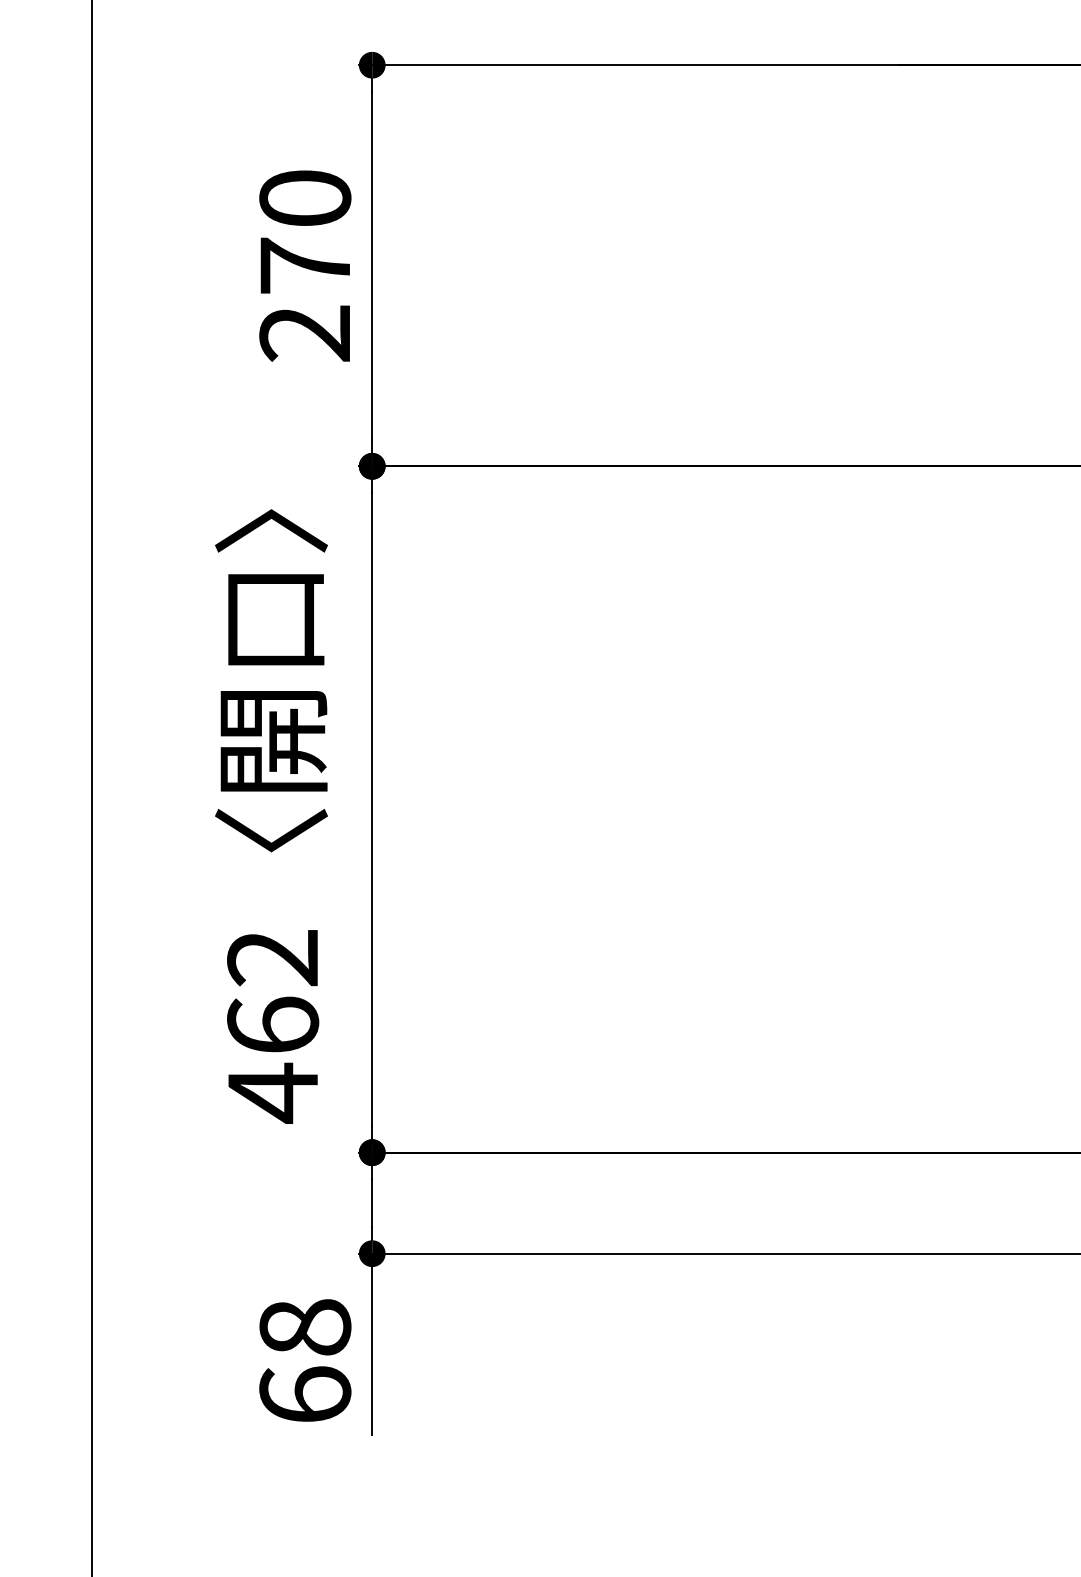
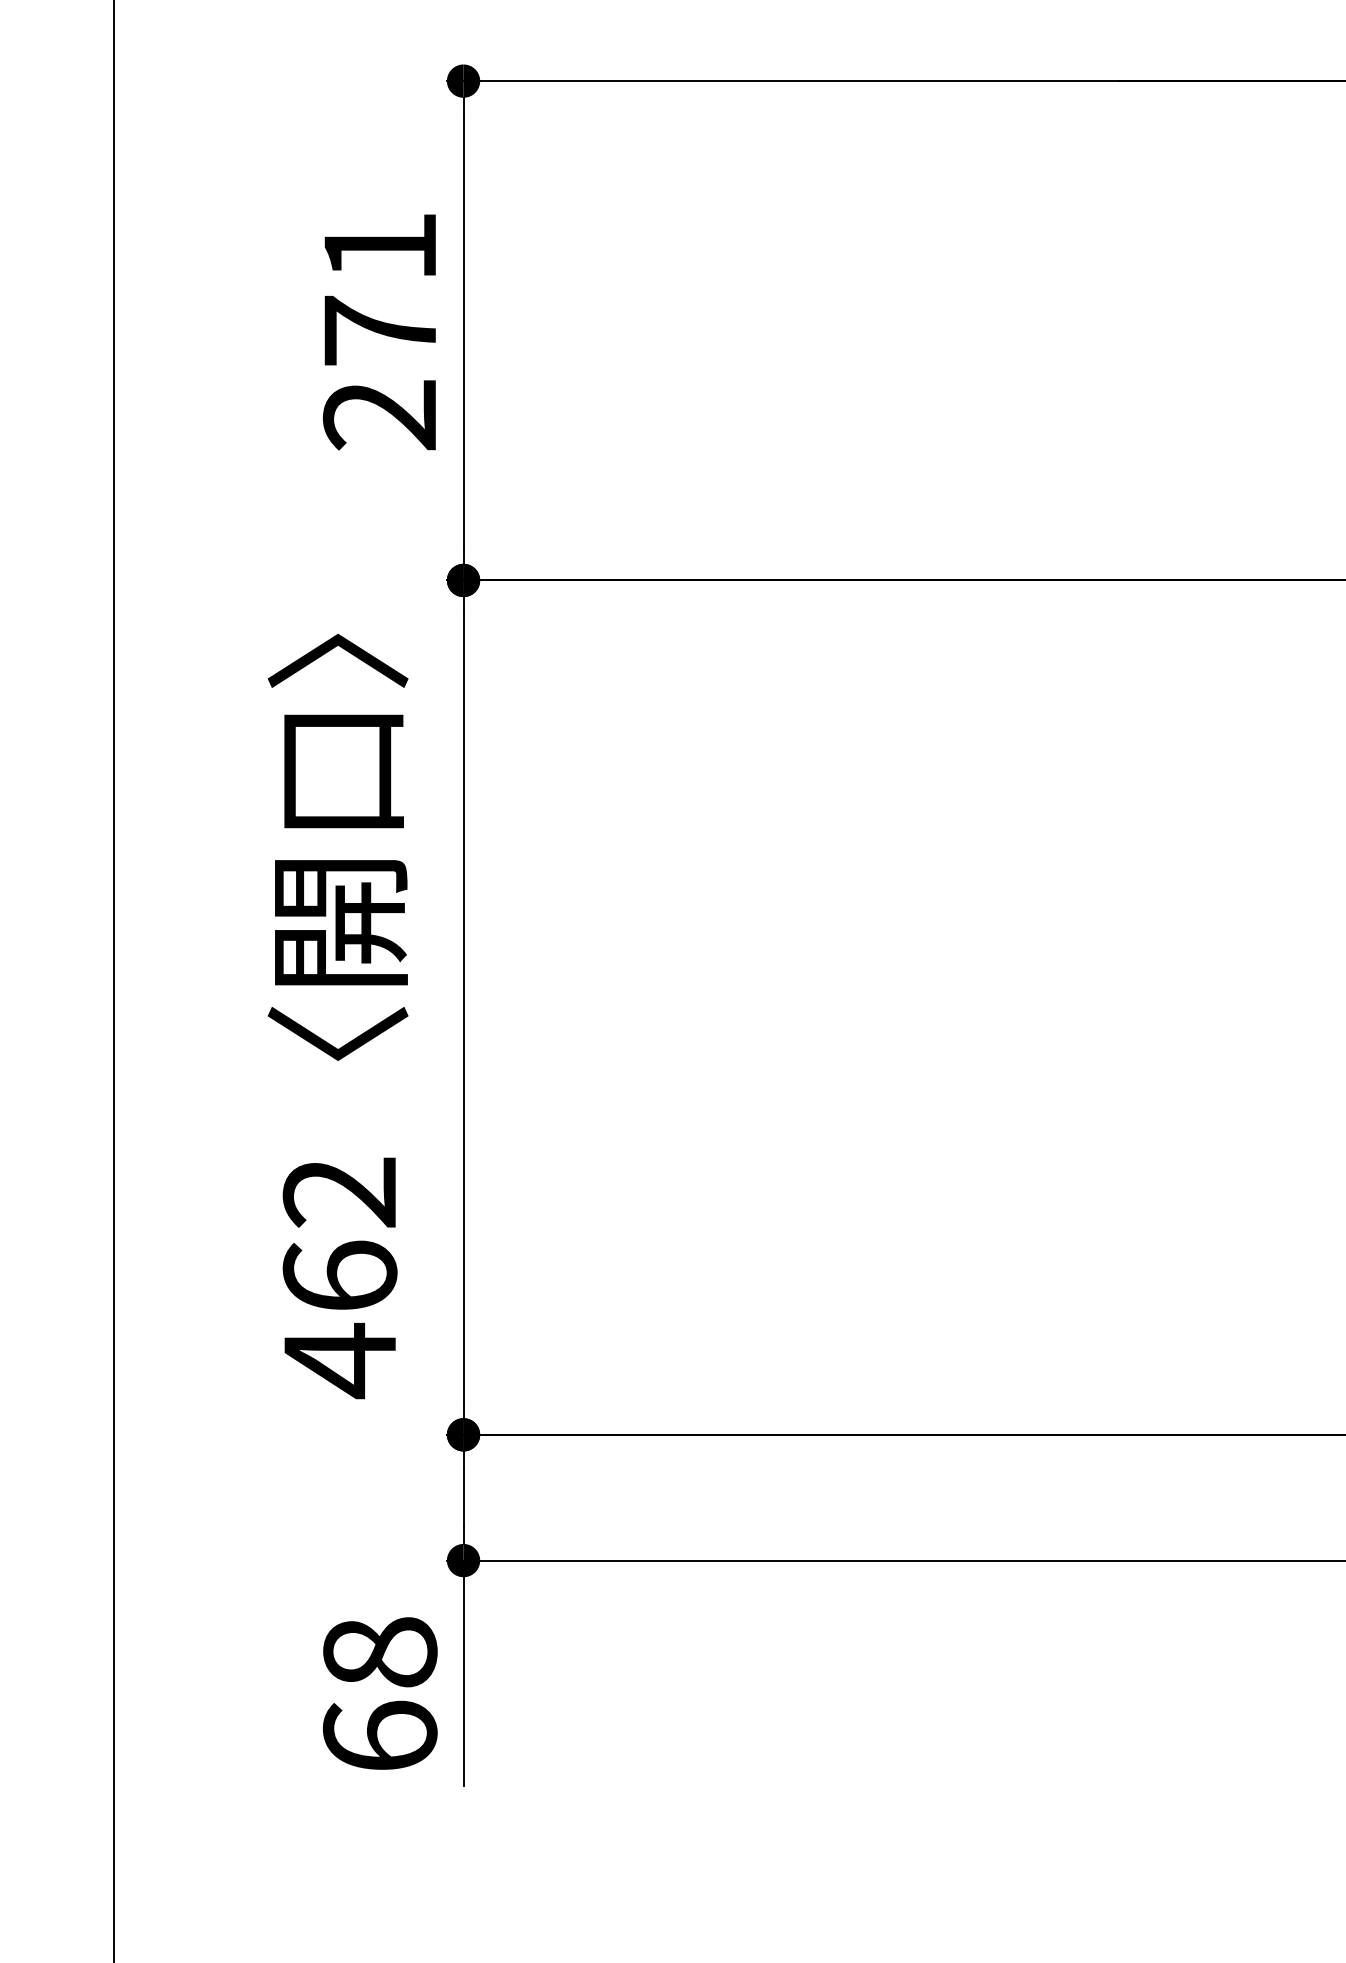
text: (304, 198) -> (379, 246), 270 -> 271

